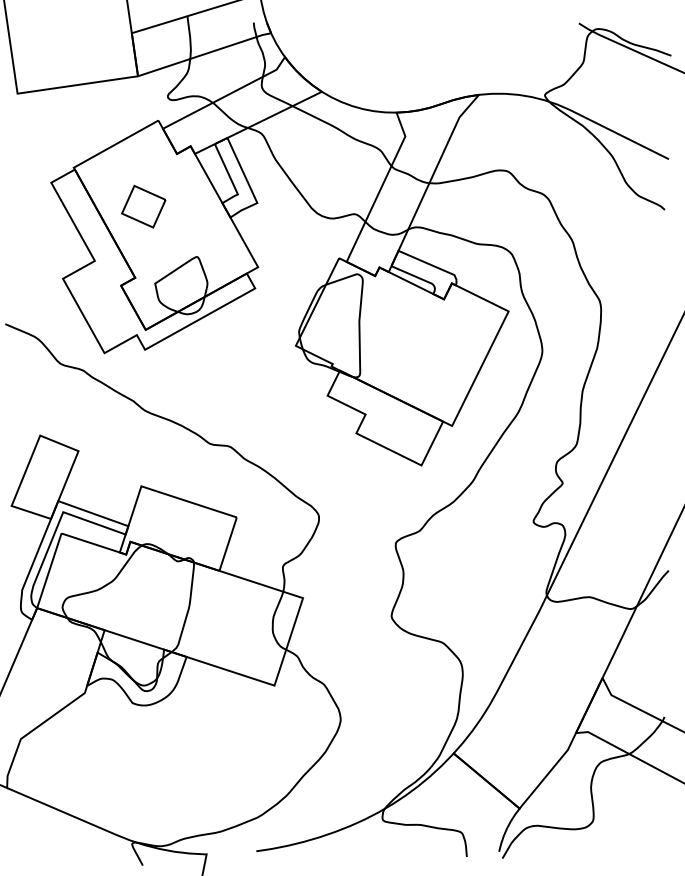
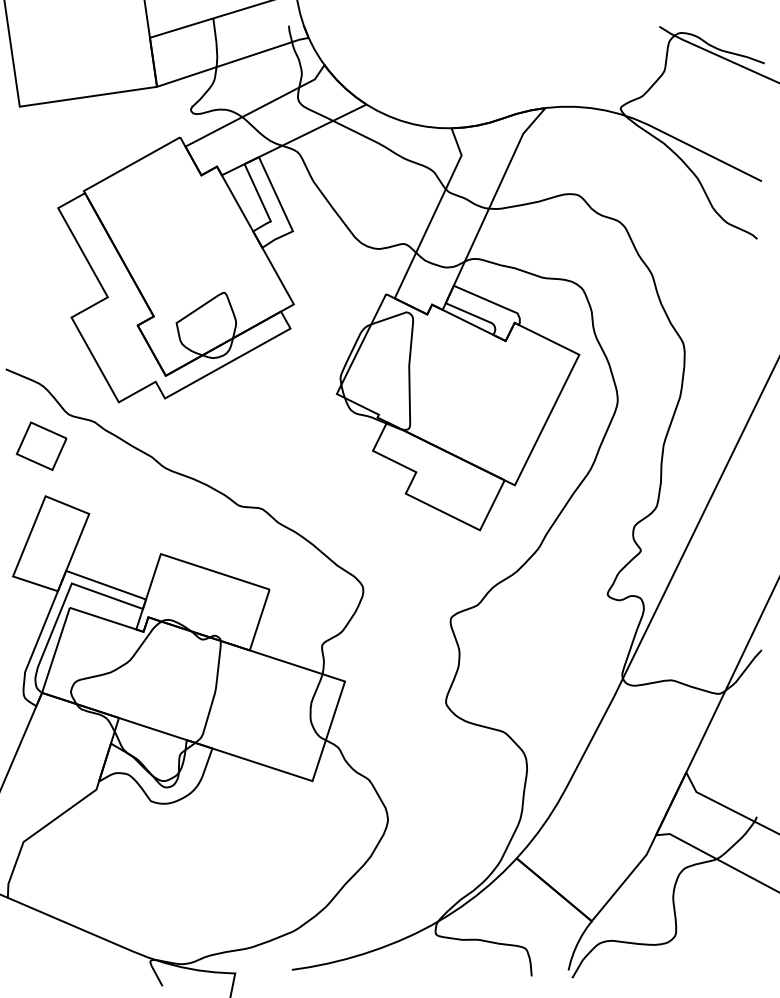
part: (143, 206) -> (41, 446), moved

